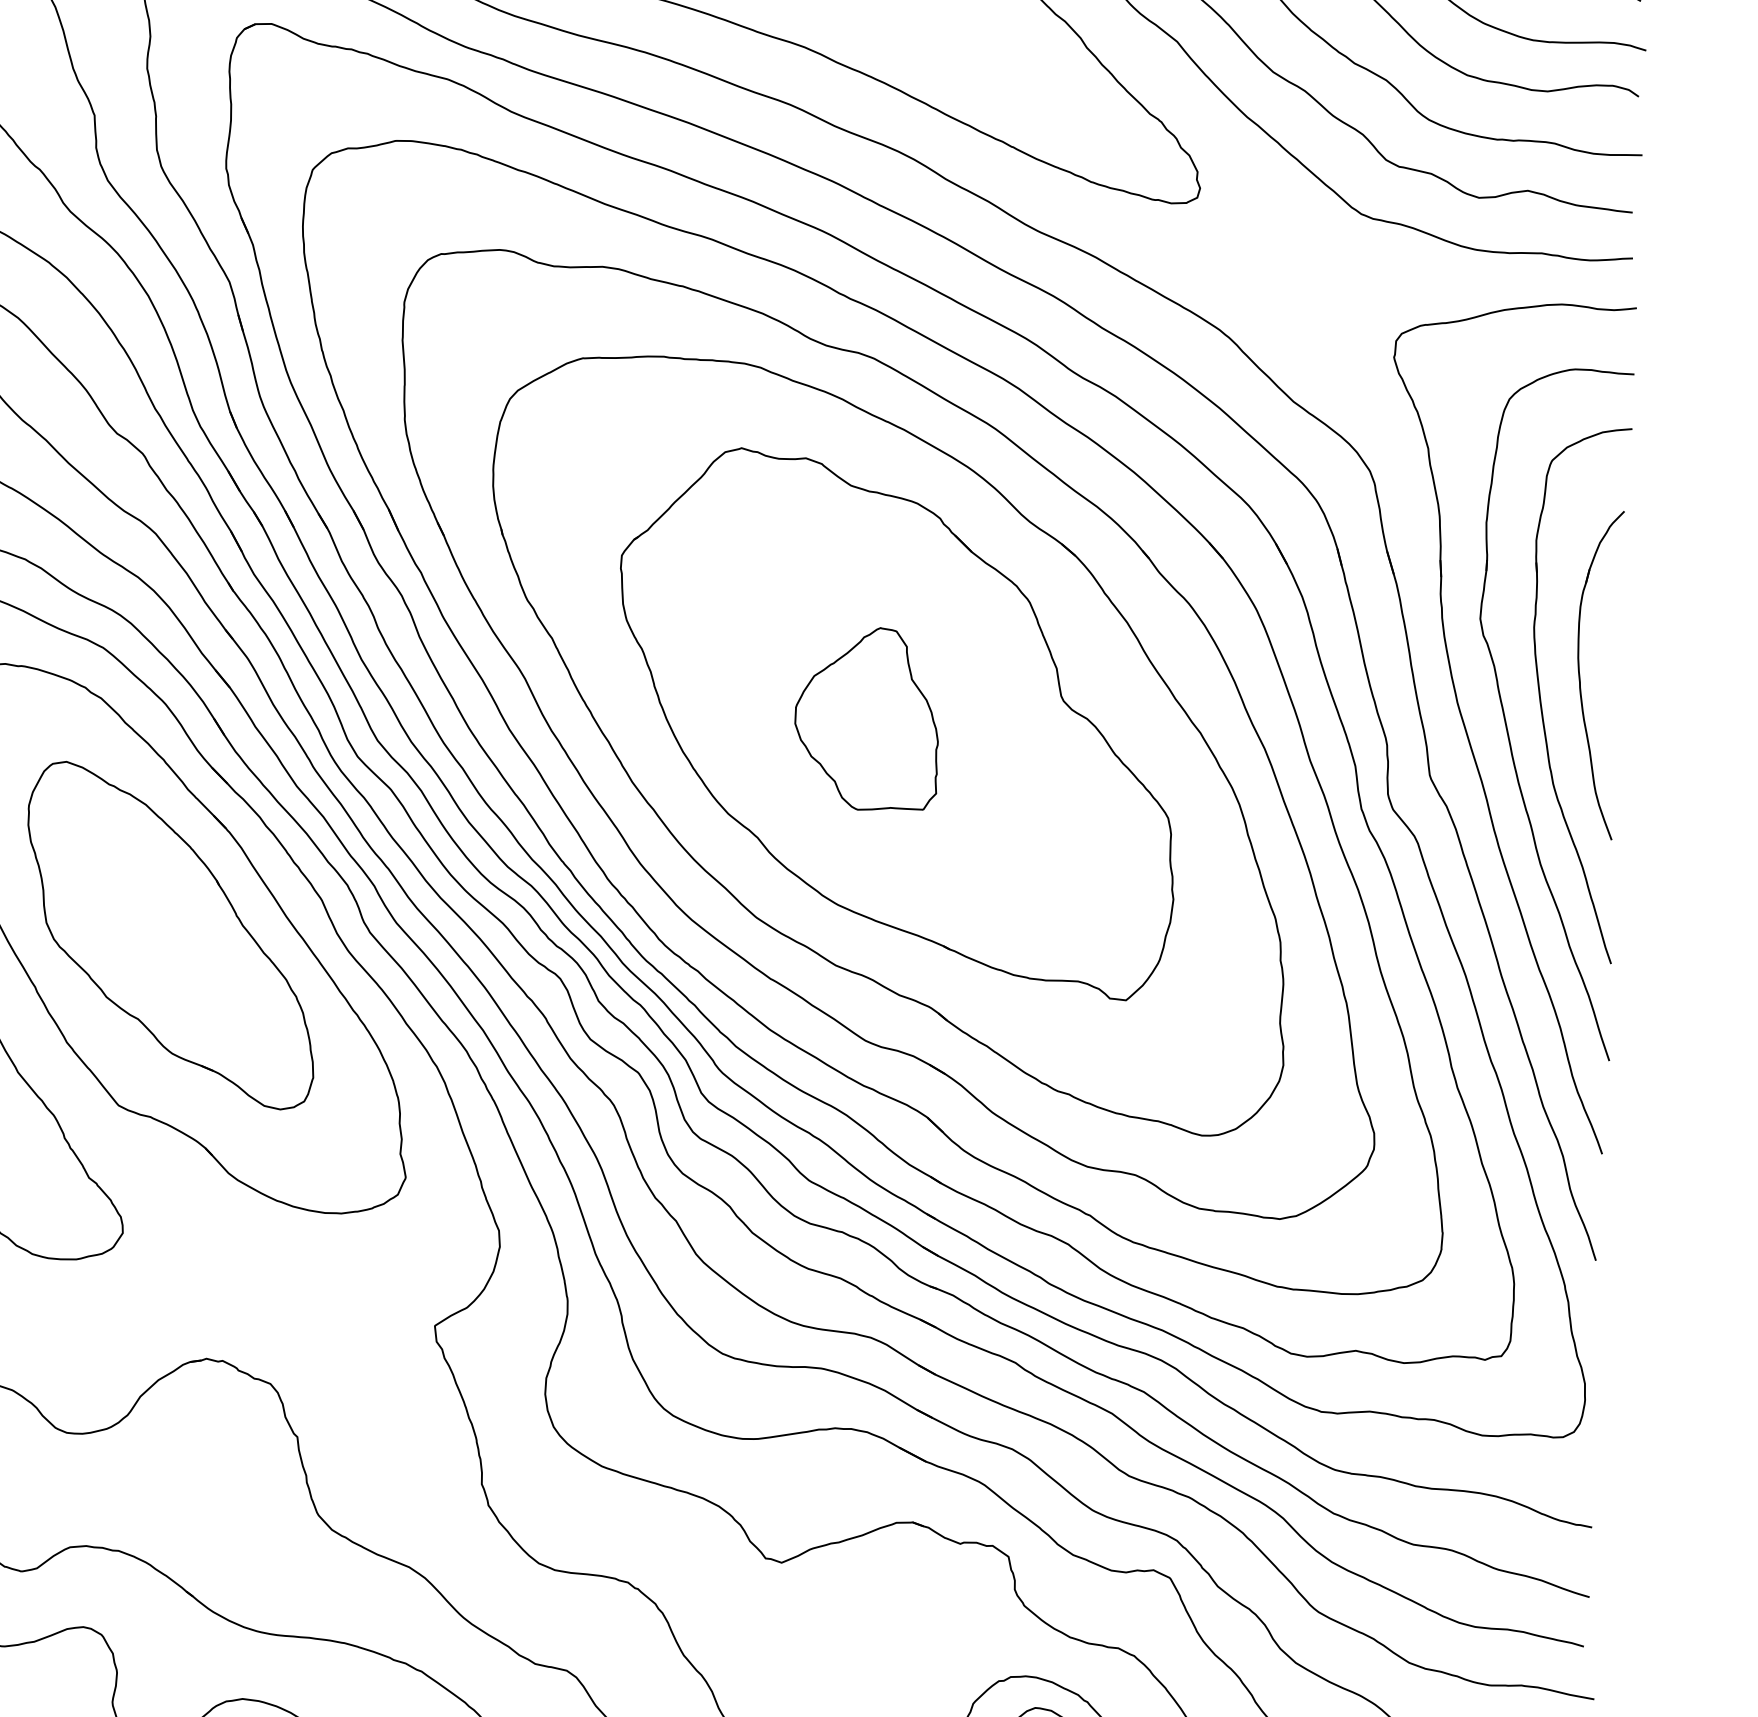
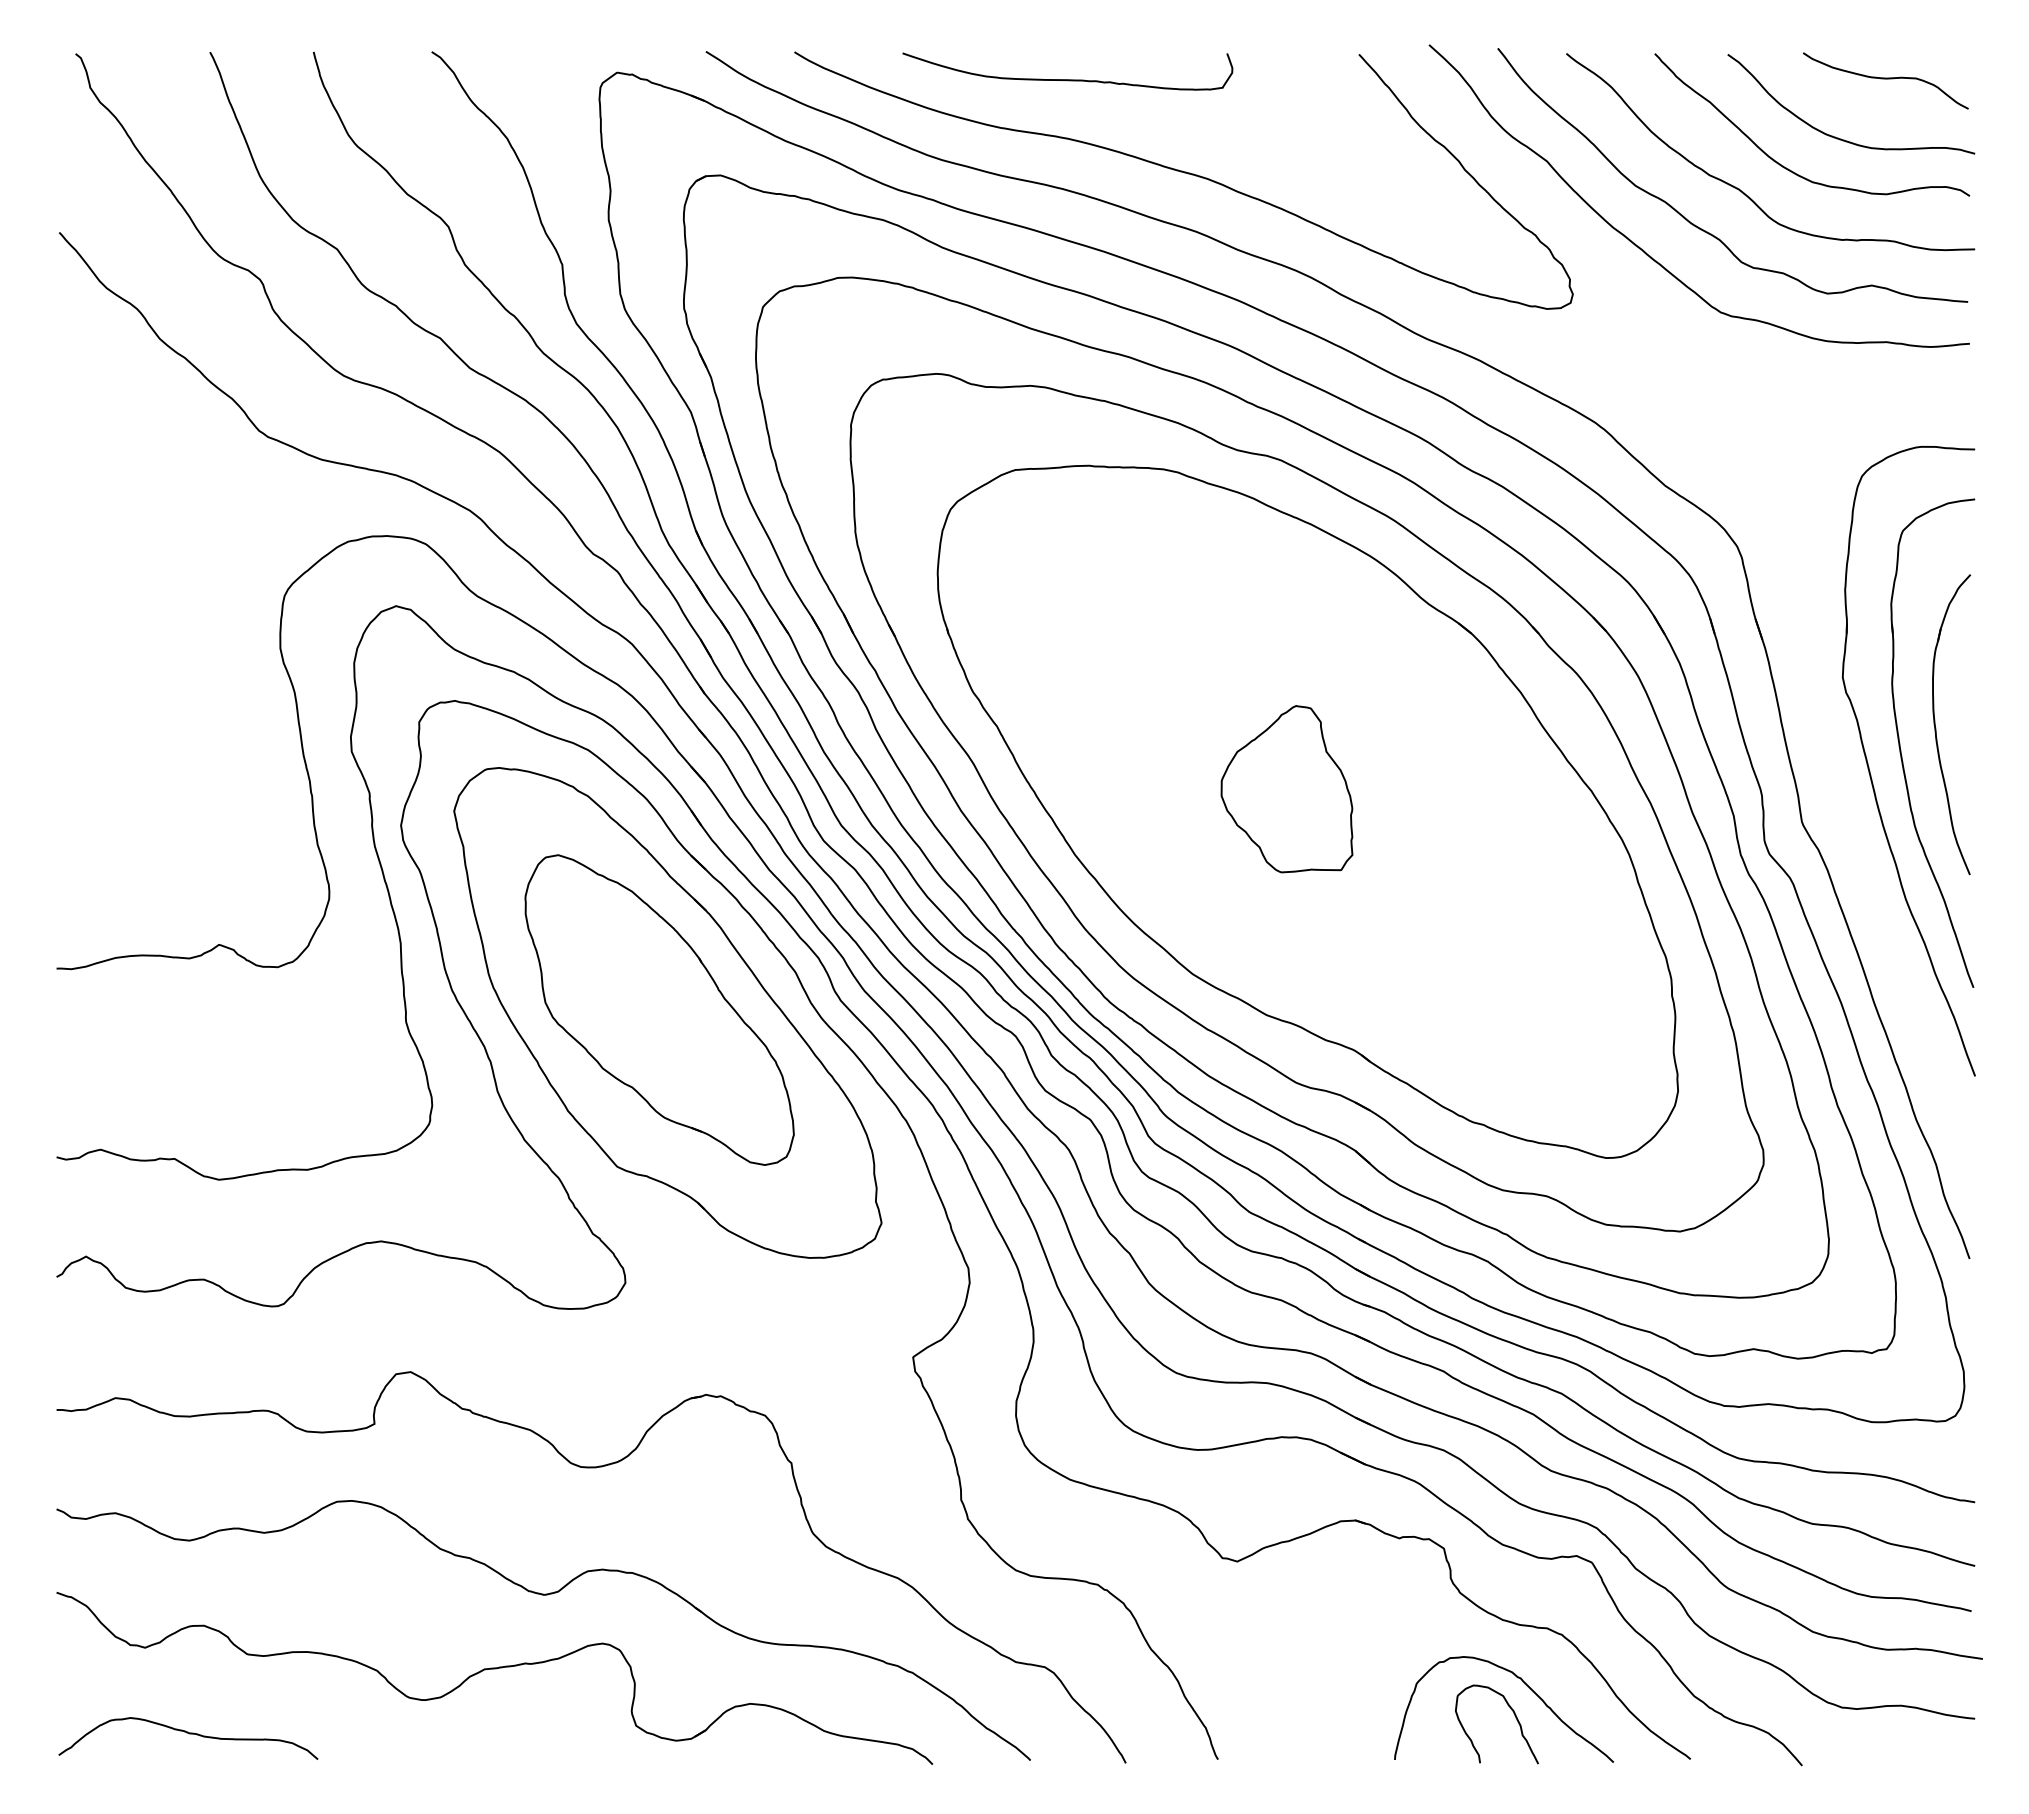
part: (897, 722) -> (1314, 791), removed
part: (1468, 733) -> (1835, 782), removed

